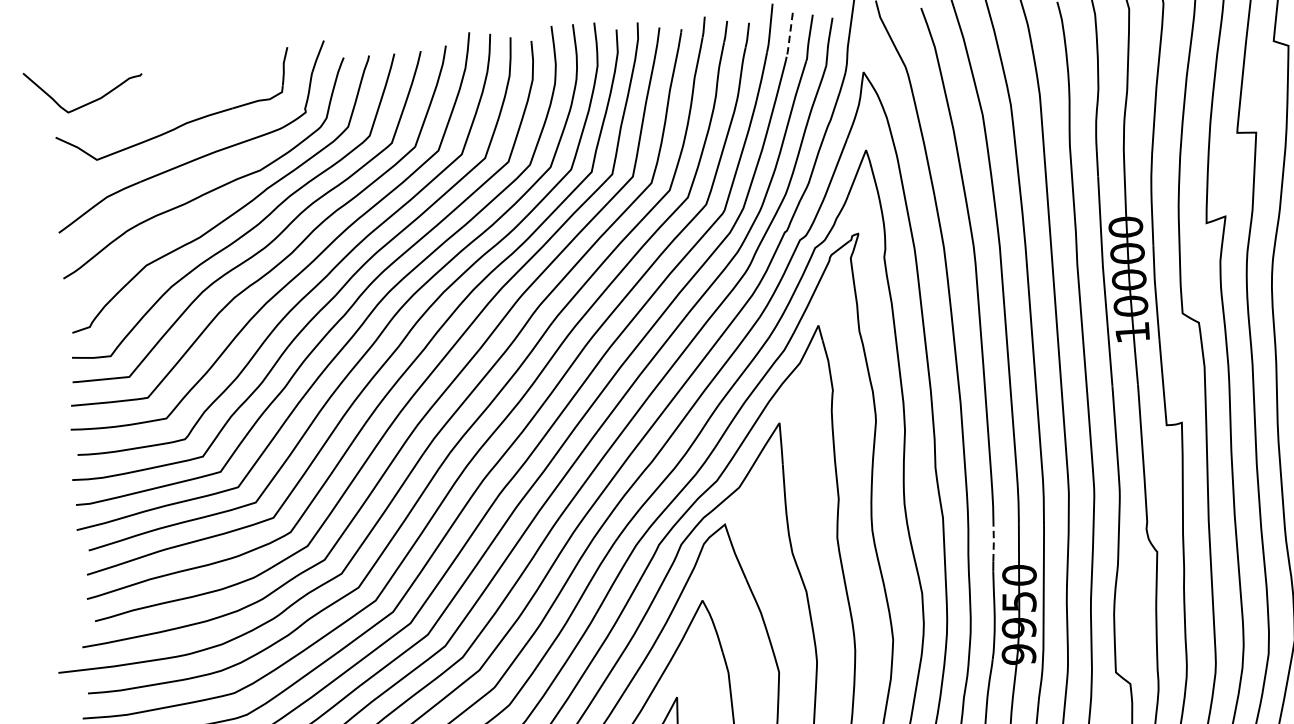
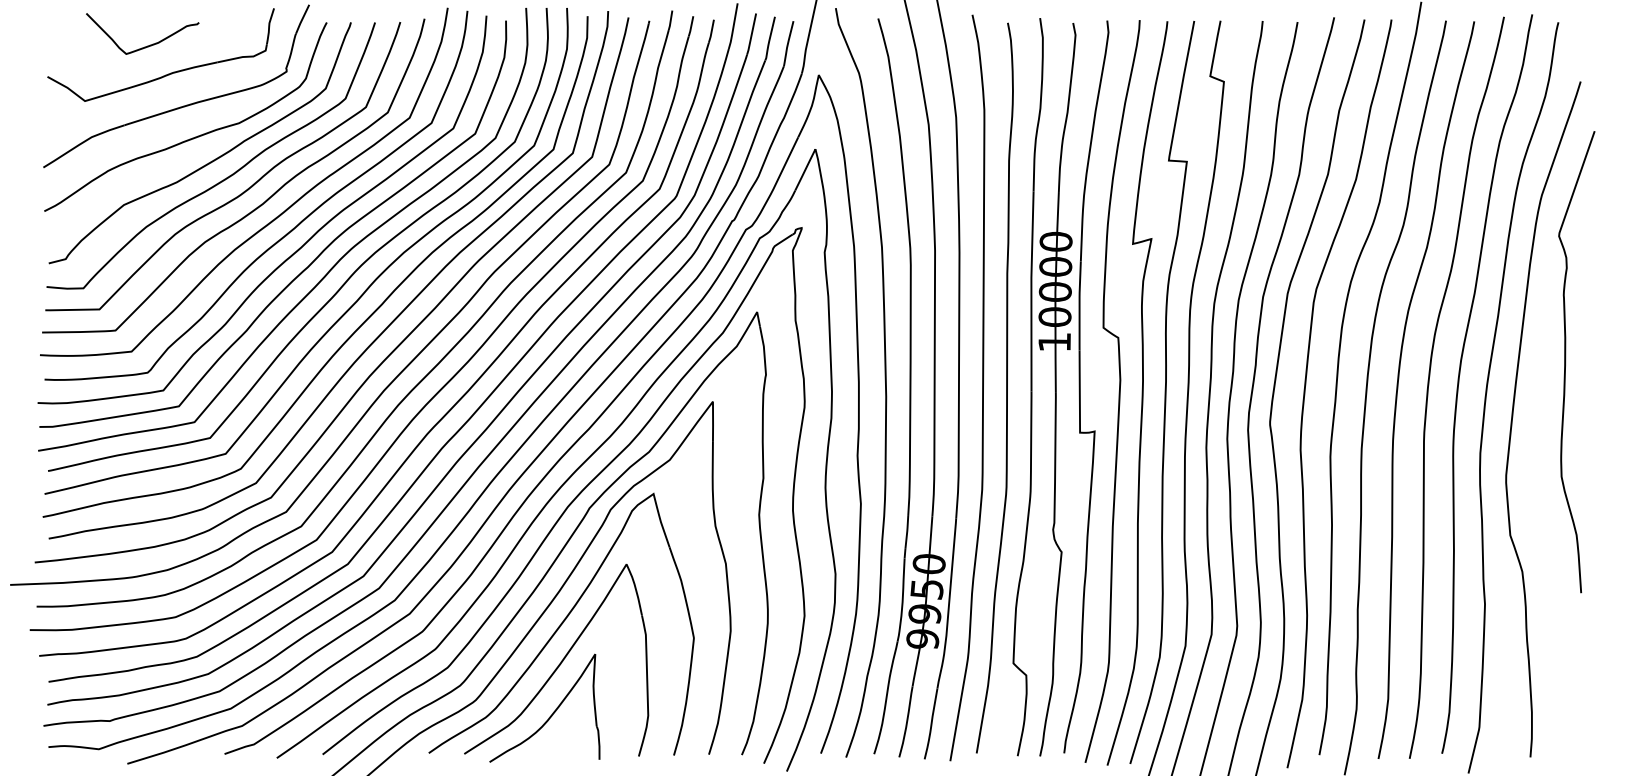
line: (789, 35) -> (751, 34), dashed -> solid
curve: (89, 101) -> (147, 45), moved
line: (994, 542) -> (907, 531), dashed -> solid

